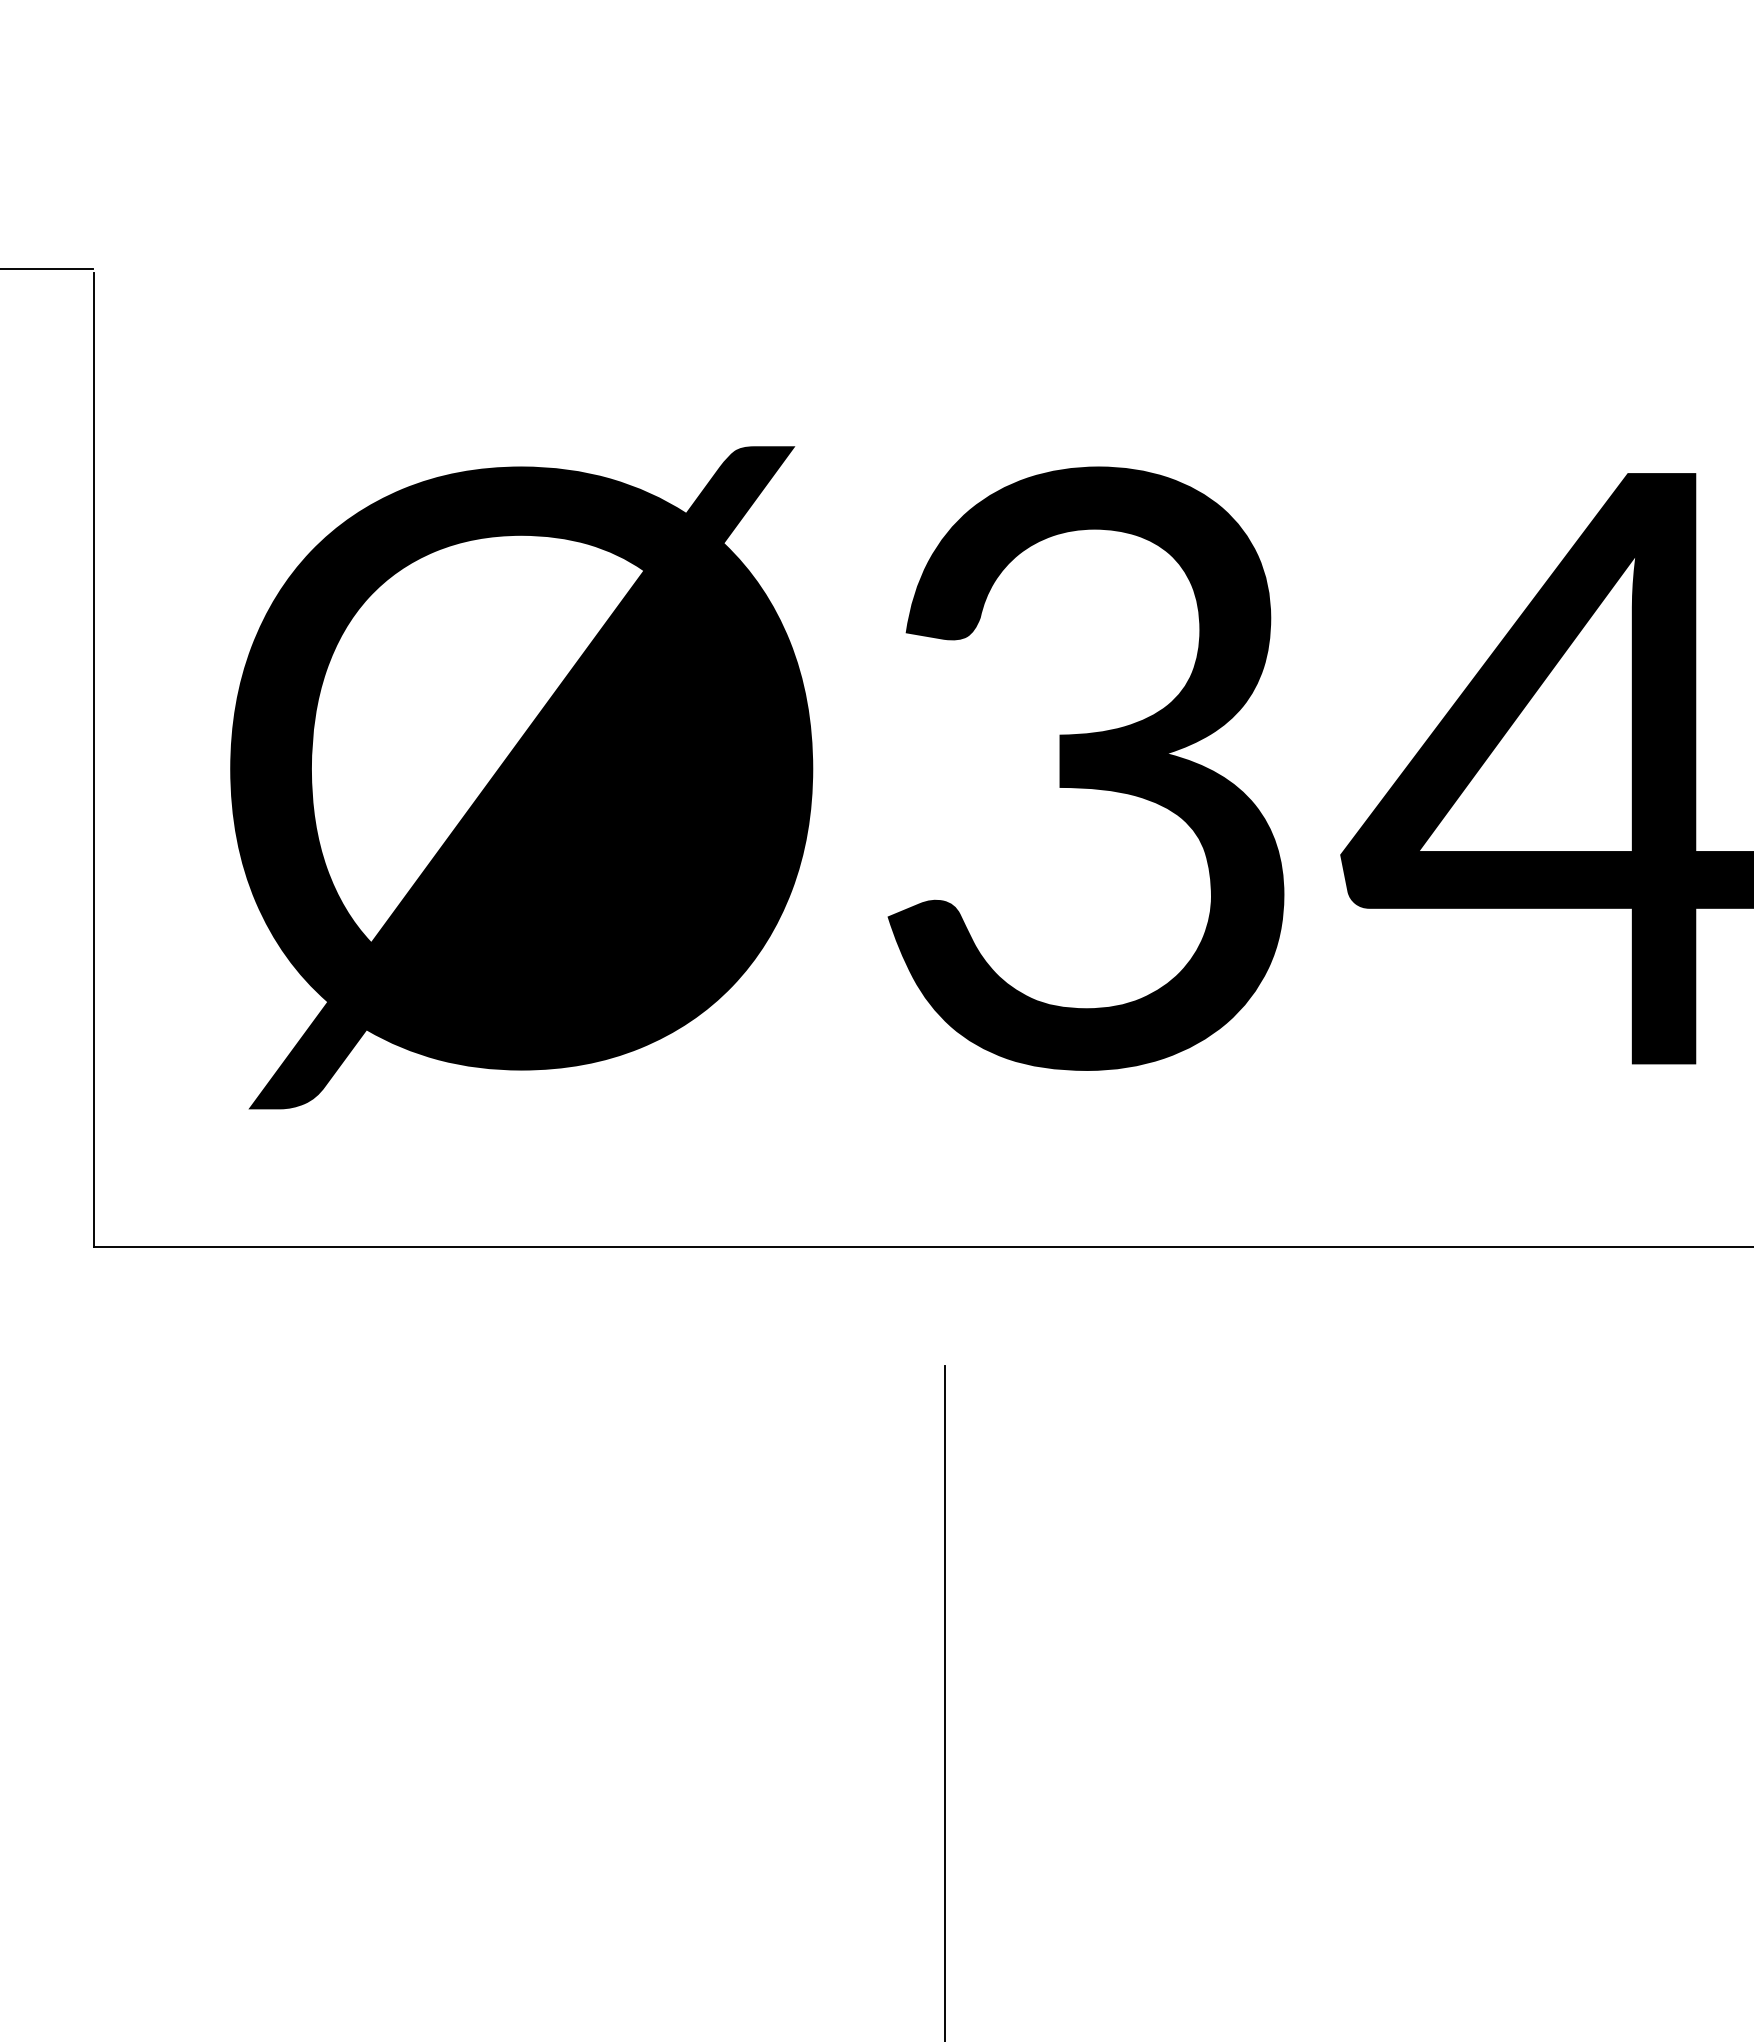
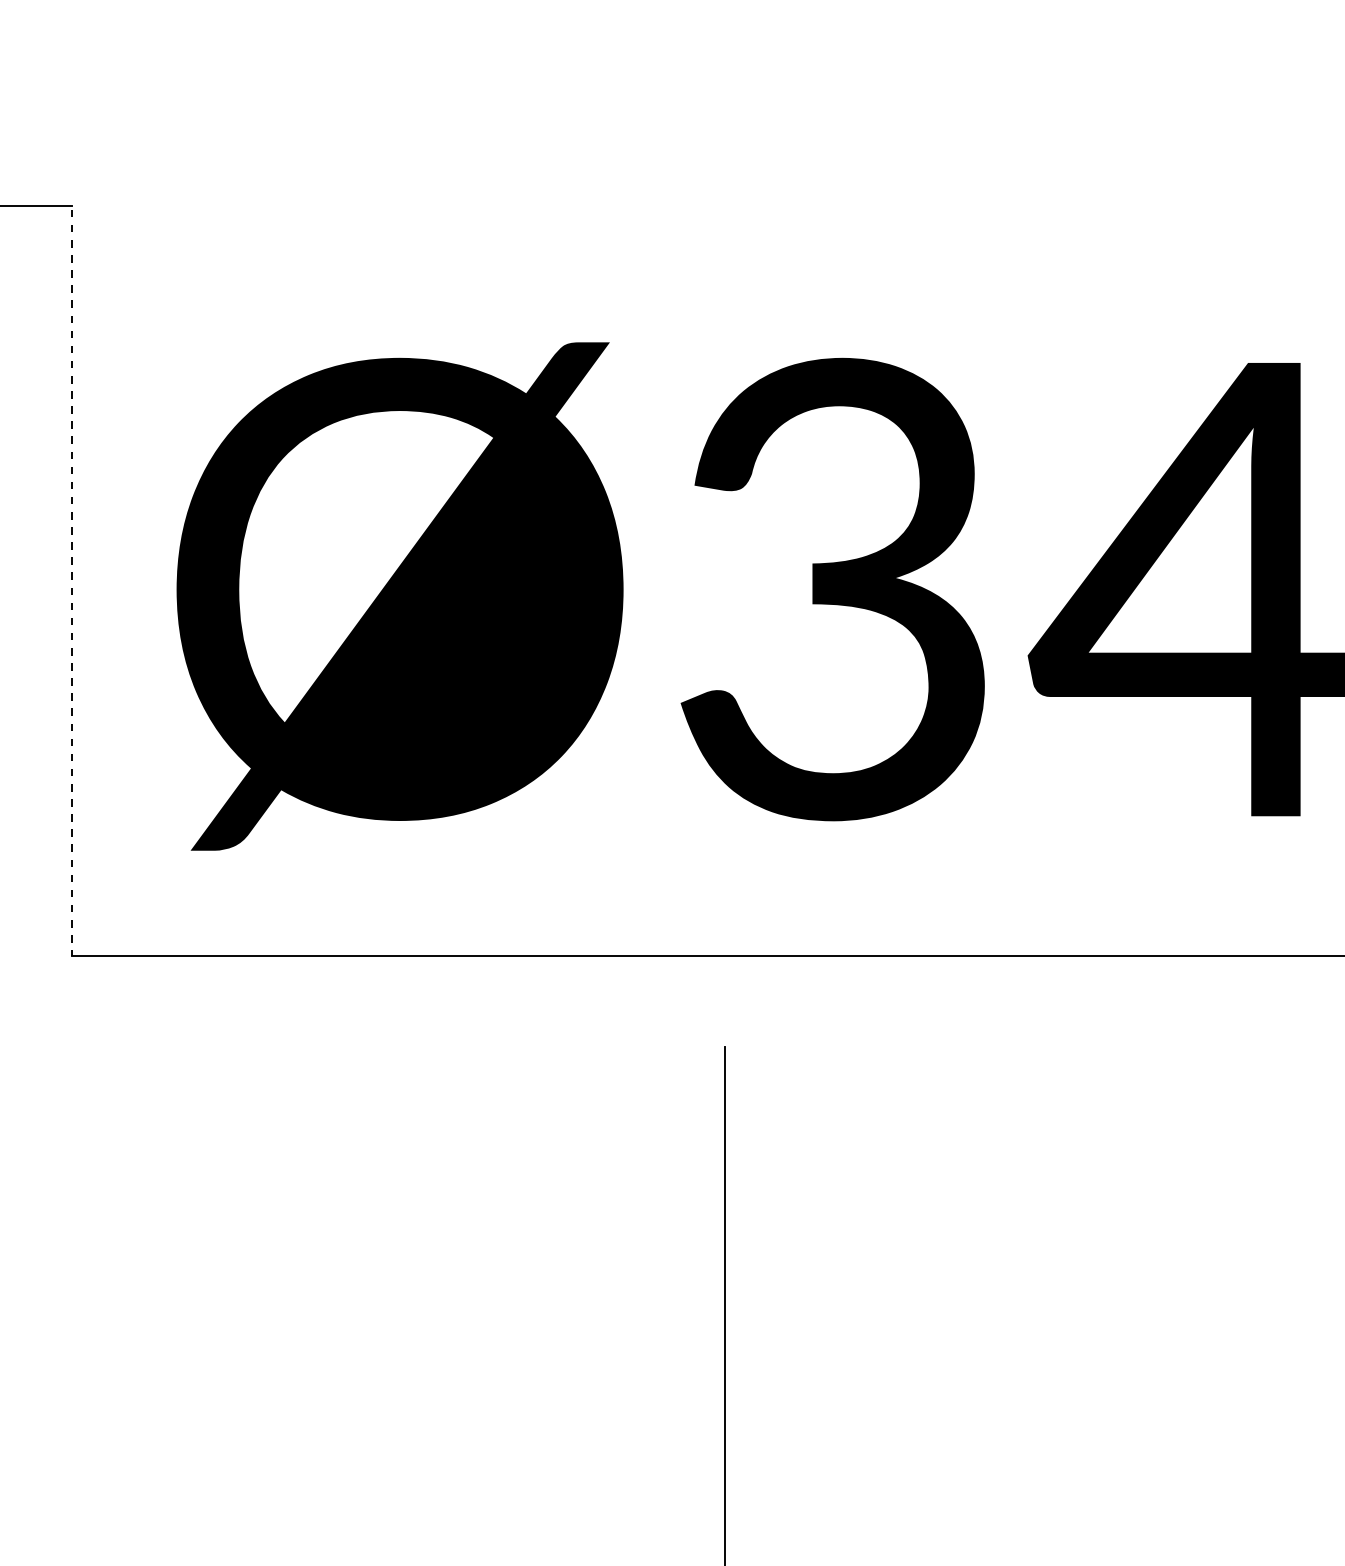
line: (93, 759) -> (71, 582), solid -> dashed

